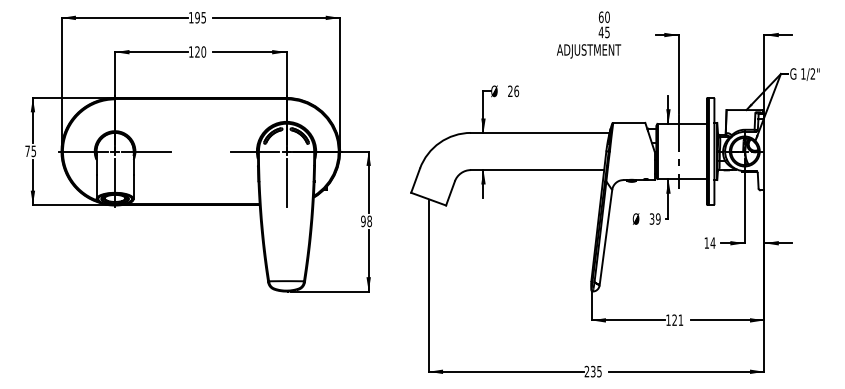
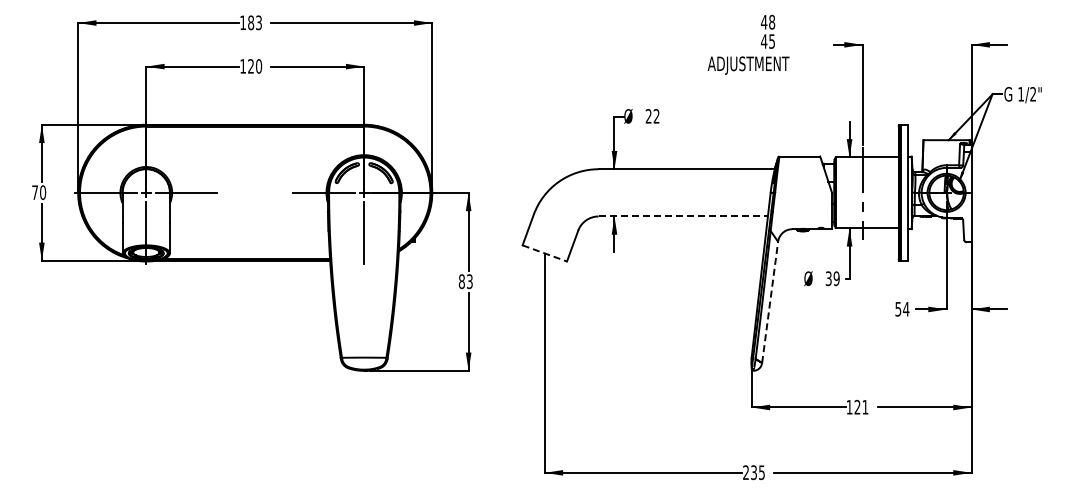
text: (603, 16) -> (767, 21), 60 -> 48
text: (200, 17) -> (254, 22), 195 -> 183
text: (516, 91) -> (656, 116), 26 -> 22
text: (34, 151) -> (43, 192), 75 -> 70
line: (537, 170) -> (683, 216), solid -> dashed
line: (428, 199) -> (544, 253), solid -> dashed
text: (366, 221) -> (465, 281), 98 -> 83
line: (606, 236) -> (770, 301), solid -> dashed
text: (706, 243) -> (898, 309), 14 -> 54

